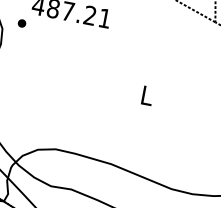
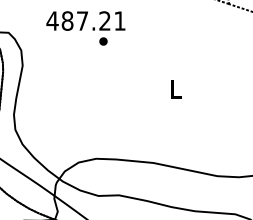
part: (22, 23) -> (103, 41), moved

